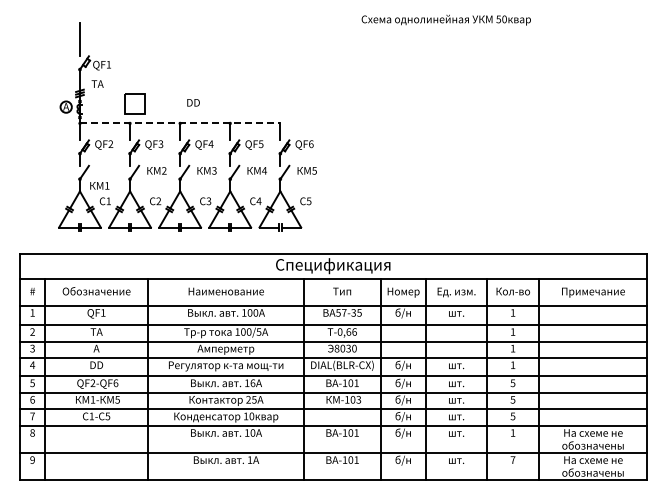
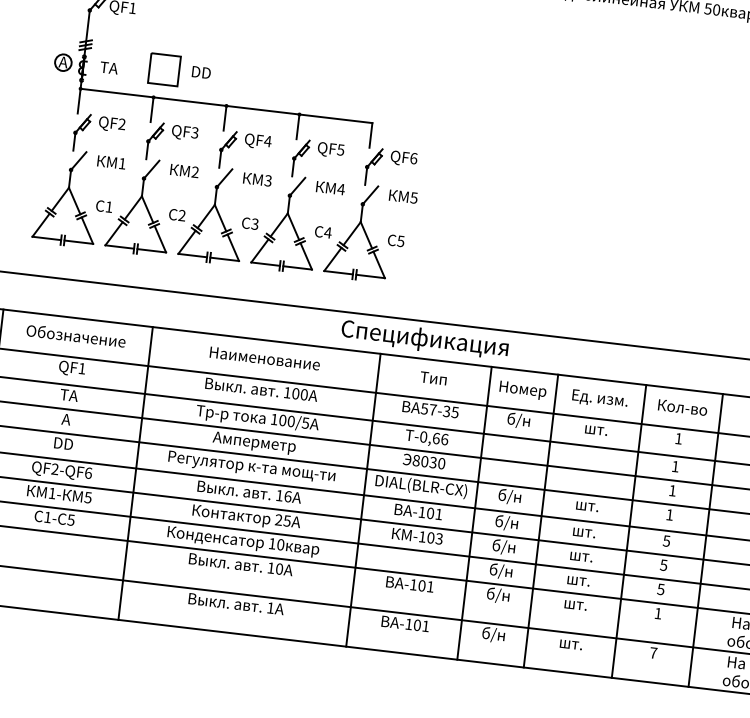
text: (97, 83) -> (109, 67), moved
text: (193, 102) -> (201, 72), moved
line: (180, 123) -> (226, 106), dashed -> solid
text: (99, 185) -> (111, 161), moved

